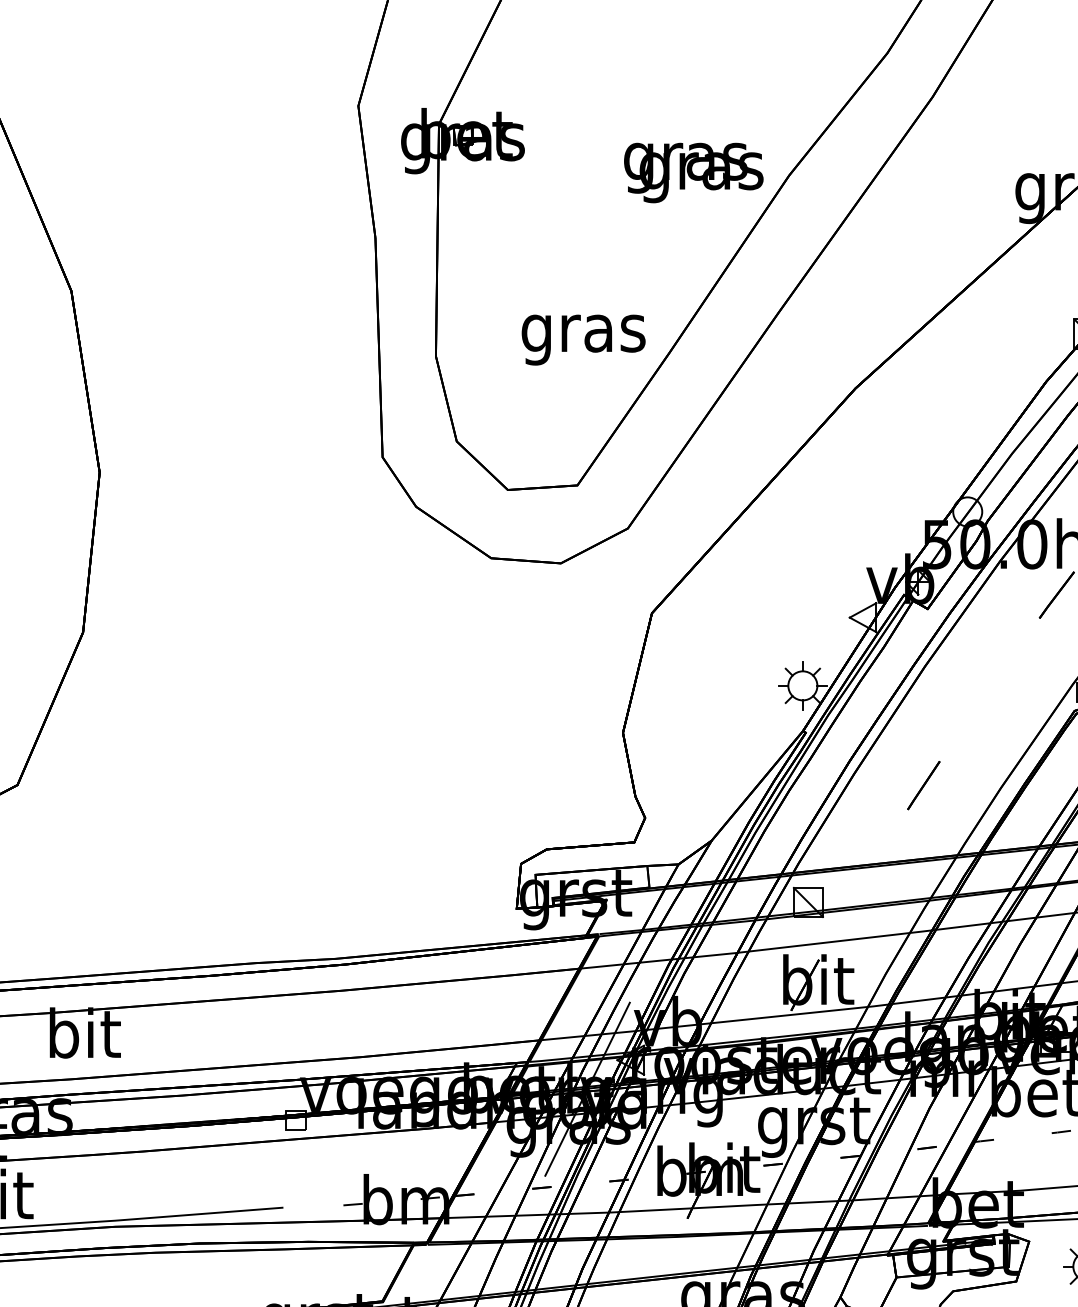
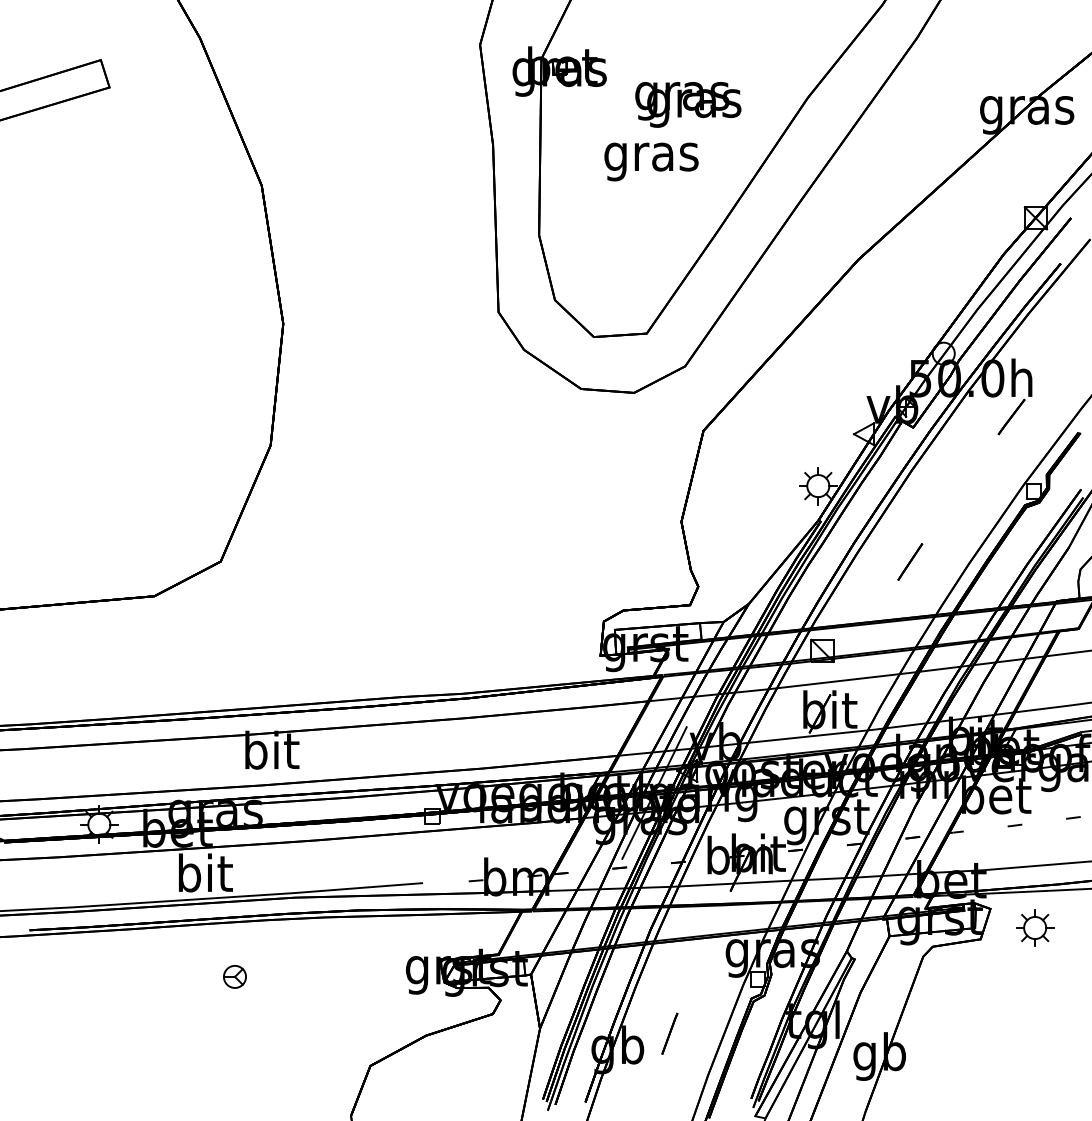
text: (694, 172) -> (688, 104), moved
text: (583, 339) -> (651, 161), moved

